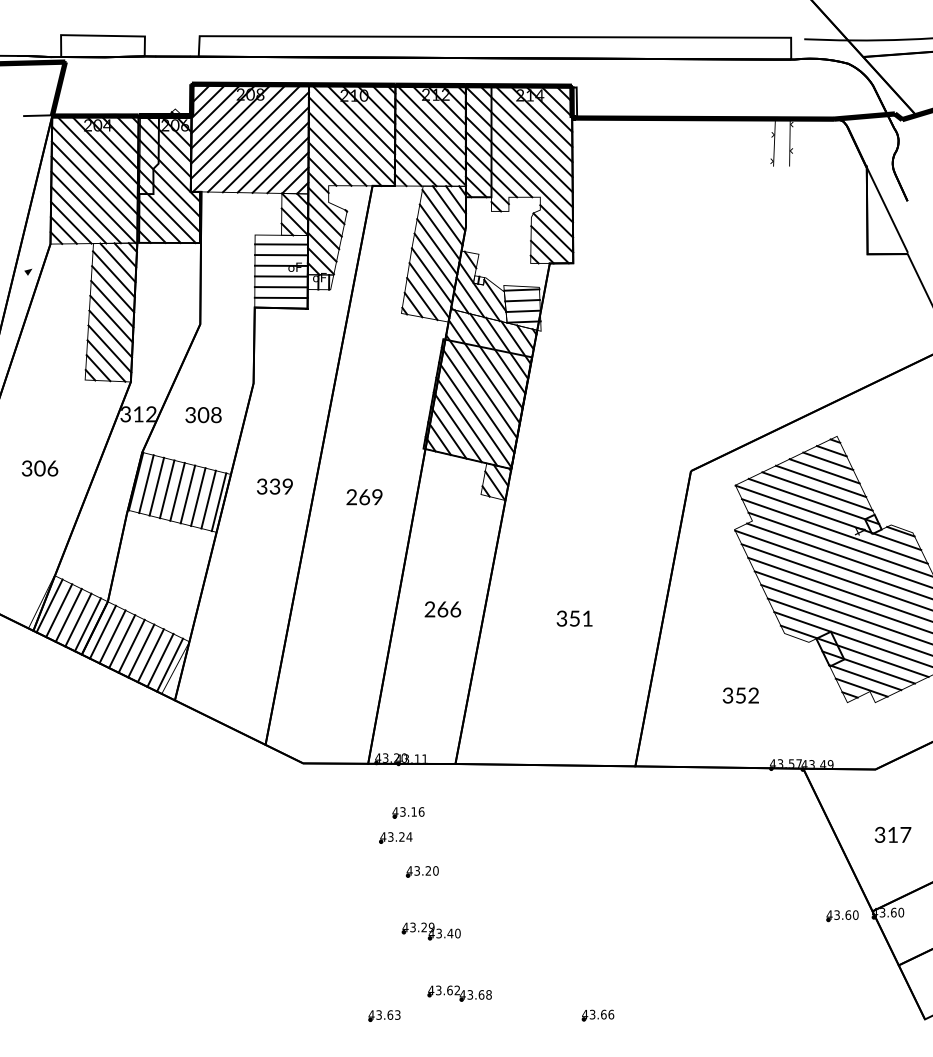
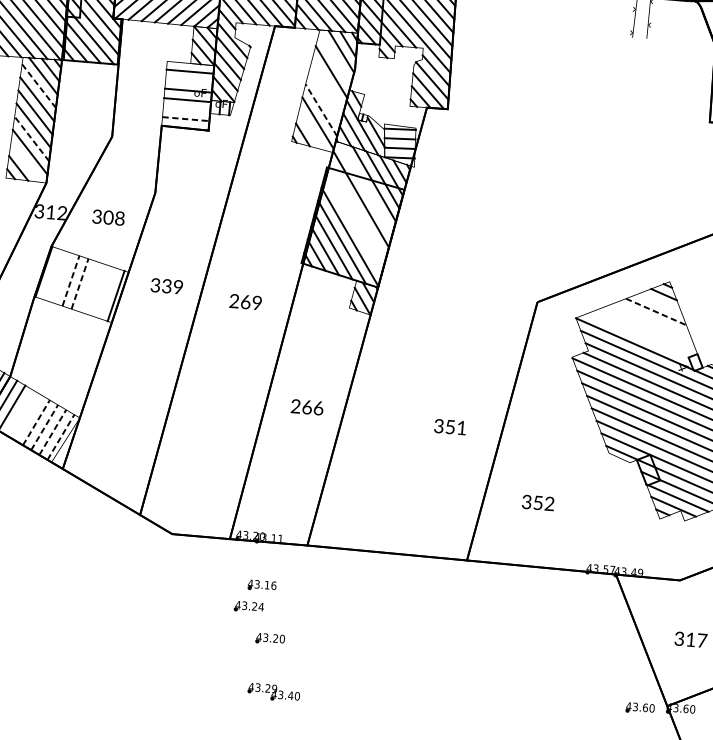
line: (442, 217) -> (334, 59), removed
line: (437, 246) -> (328, 84), removed
line: (281, 255) -> (189, 81), removed
line: (434, 261) -> (324, 97), removed
line: (113, 273) -> (38, 85), solid -> dashed
line: (431, 275) -> (321, 109), solid -> dashed
line: (280, 287) -> (186, 109), removed
line: (281, 297) -> (186, 118), solid -> dashed
line: (422, 299) -> (311, 130), removed
line: (110, 334) -> (31, 139), solid -> dashed
line: (488, 359) -> (365, 188), removed
line: (106, 360) -> (26, 162), removed
line: (481, 386) -> (357, 212), removed
line: (477, 399) -> (353, 223), removed
line: (828, 460) -> (660, 302), removed
line: (825, 471) -> (656, 312), solid -> dashed
line: (821, 481) -> (652, 320), removed
line: (146, 484) -> (52, 275), removed
line: (156, 486) -> (61, 277), removed
line: (167, 489) -> (71, 281), solid -> dashed
line: (177, 491) -> (79, 283), solid -> dashed
line: (817, 491) -> (648, 329), removed
line: (187, 494) -> (88, 287), removed
line: (198, 496) -> (98, 289), removed
line: (208, 499) -> (106, 292), removed
line: (813, 501) -> (644, 337), removed
text: (574, 618) -> (450, 426), moved
line: (122, 641) -> (20, 412), removed
line: (131, 645) -> (28, 417), removed
line: (141, 650) -> (36, 422), solid -> dashed
line: (151, 655) -> (45, 427), solid -> dashed
line: (160, 659) -> (52, 431), solid -> dashed
line: (170, 664) -> (61, 436), solid -> dashed
text: (740, 695) -> (537, 502), moved

